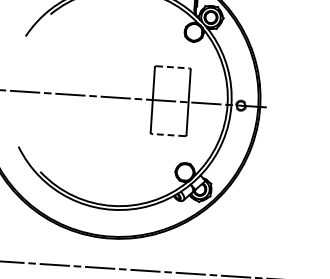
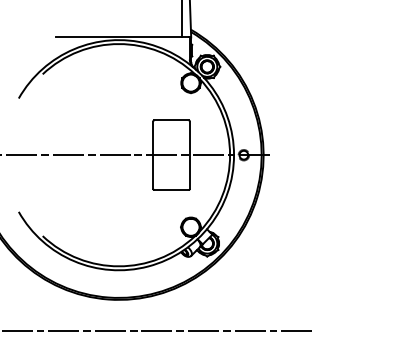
line: (173, 67) -> (172, 120), dashed -> solid
line: (168, 135) -> (171, 190), dashed -> solid

